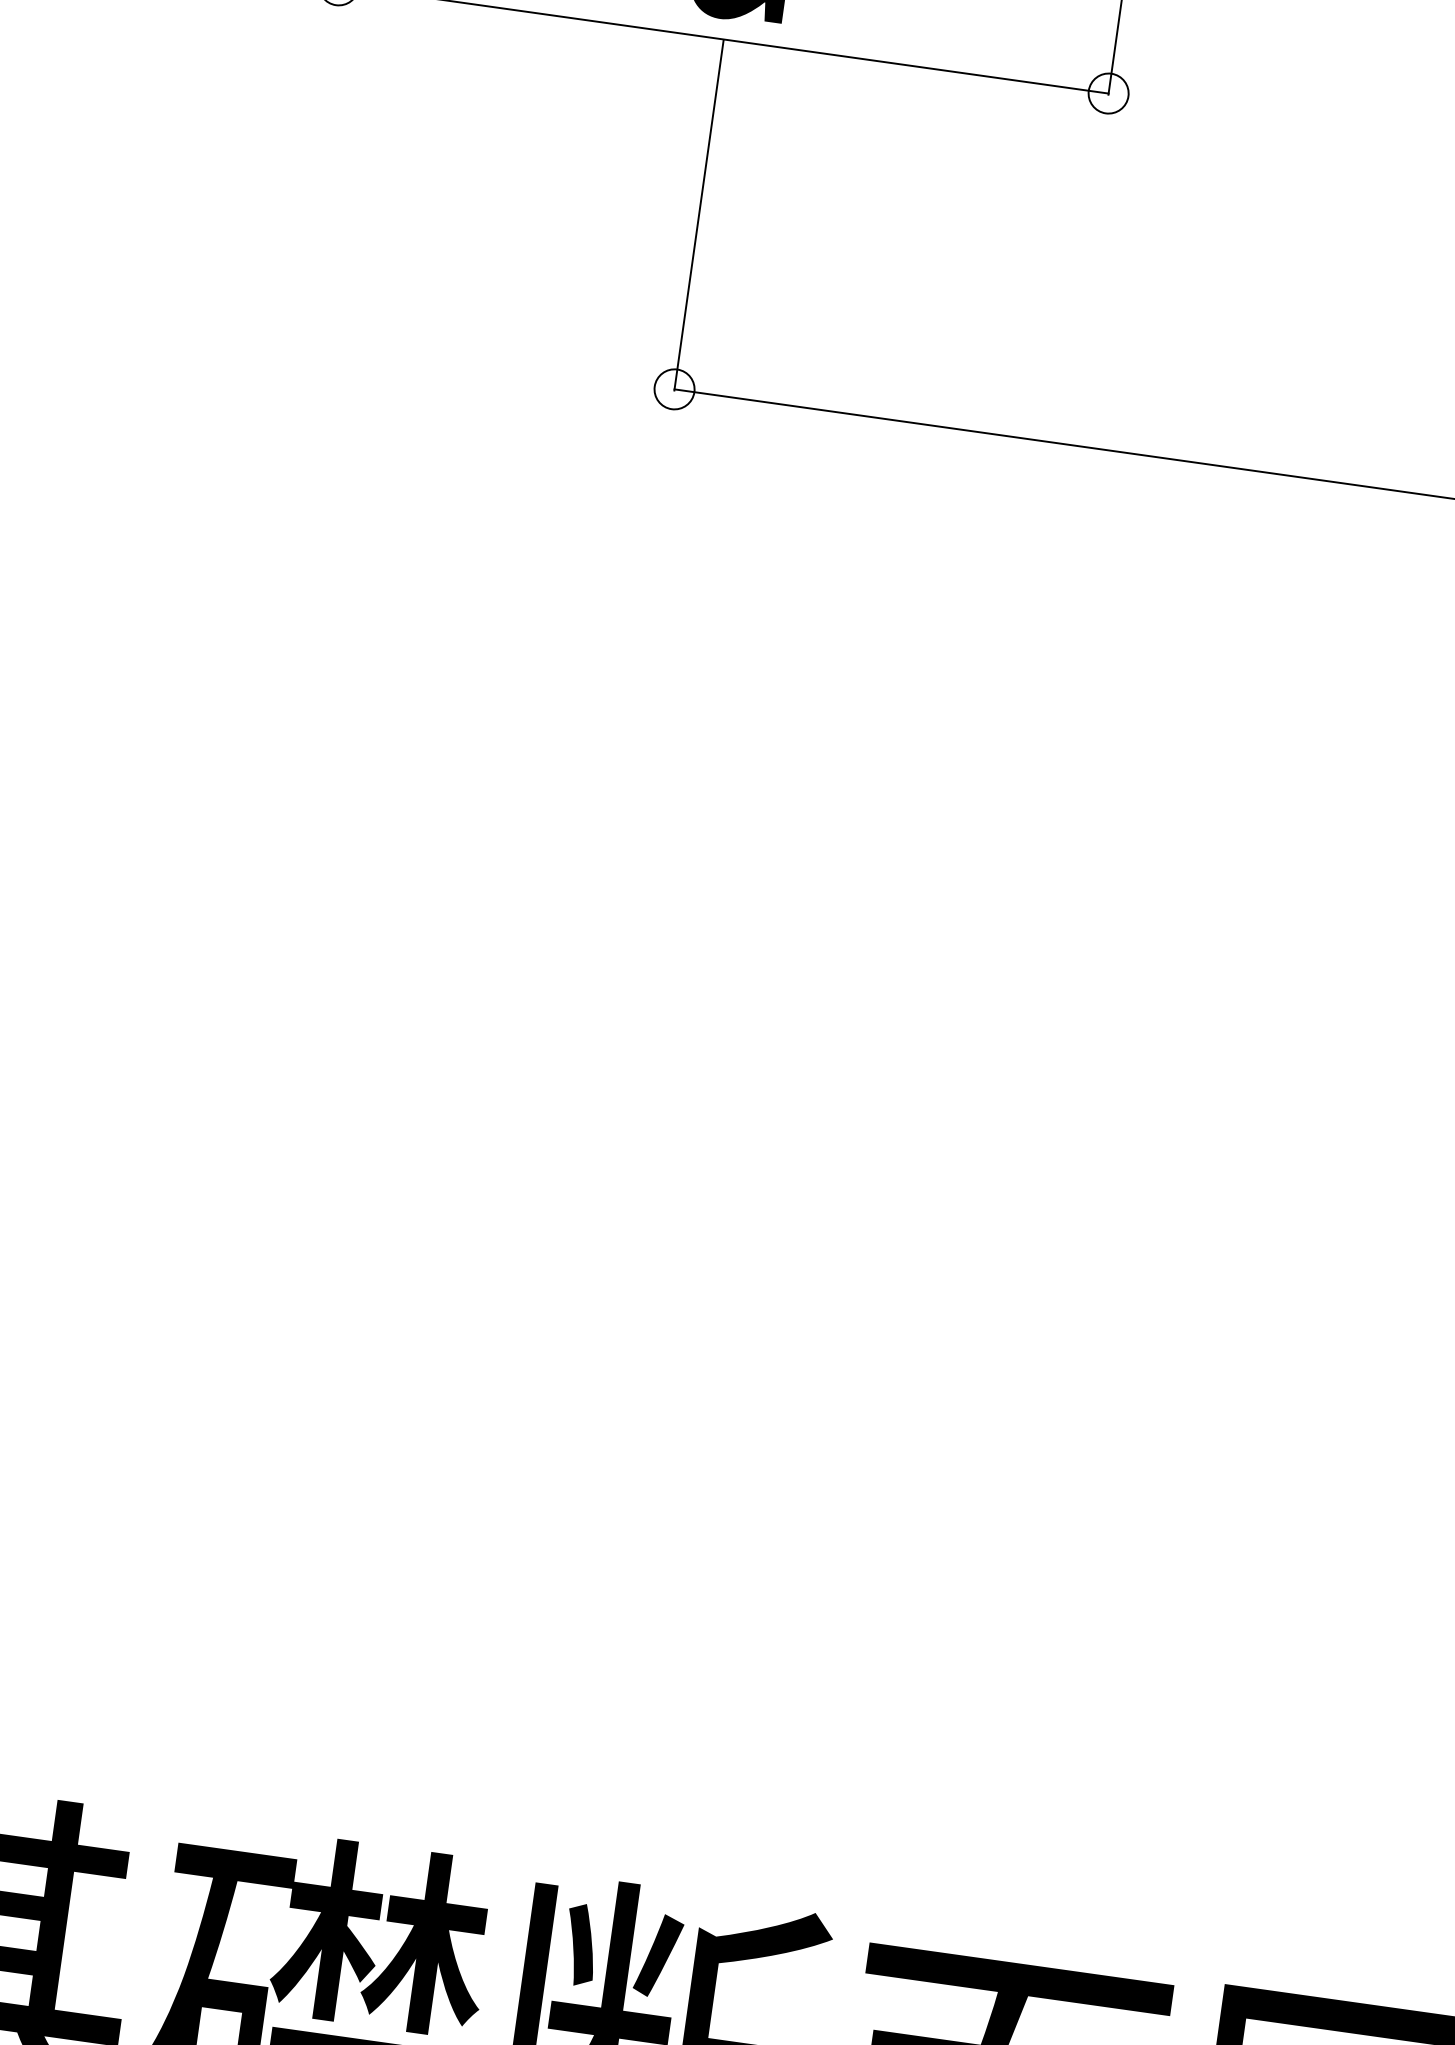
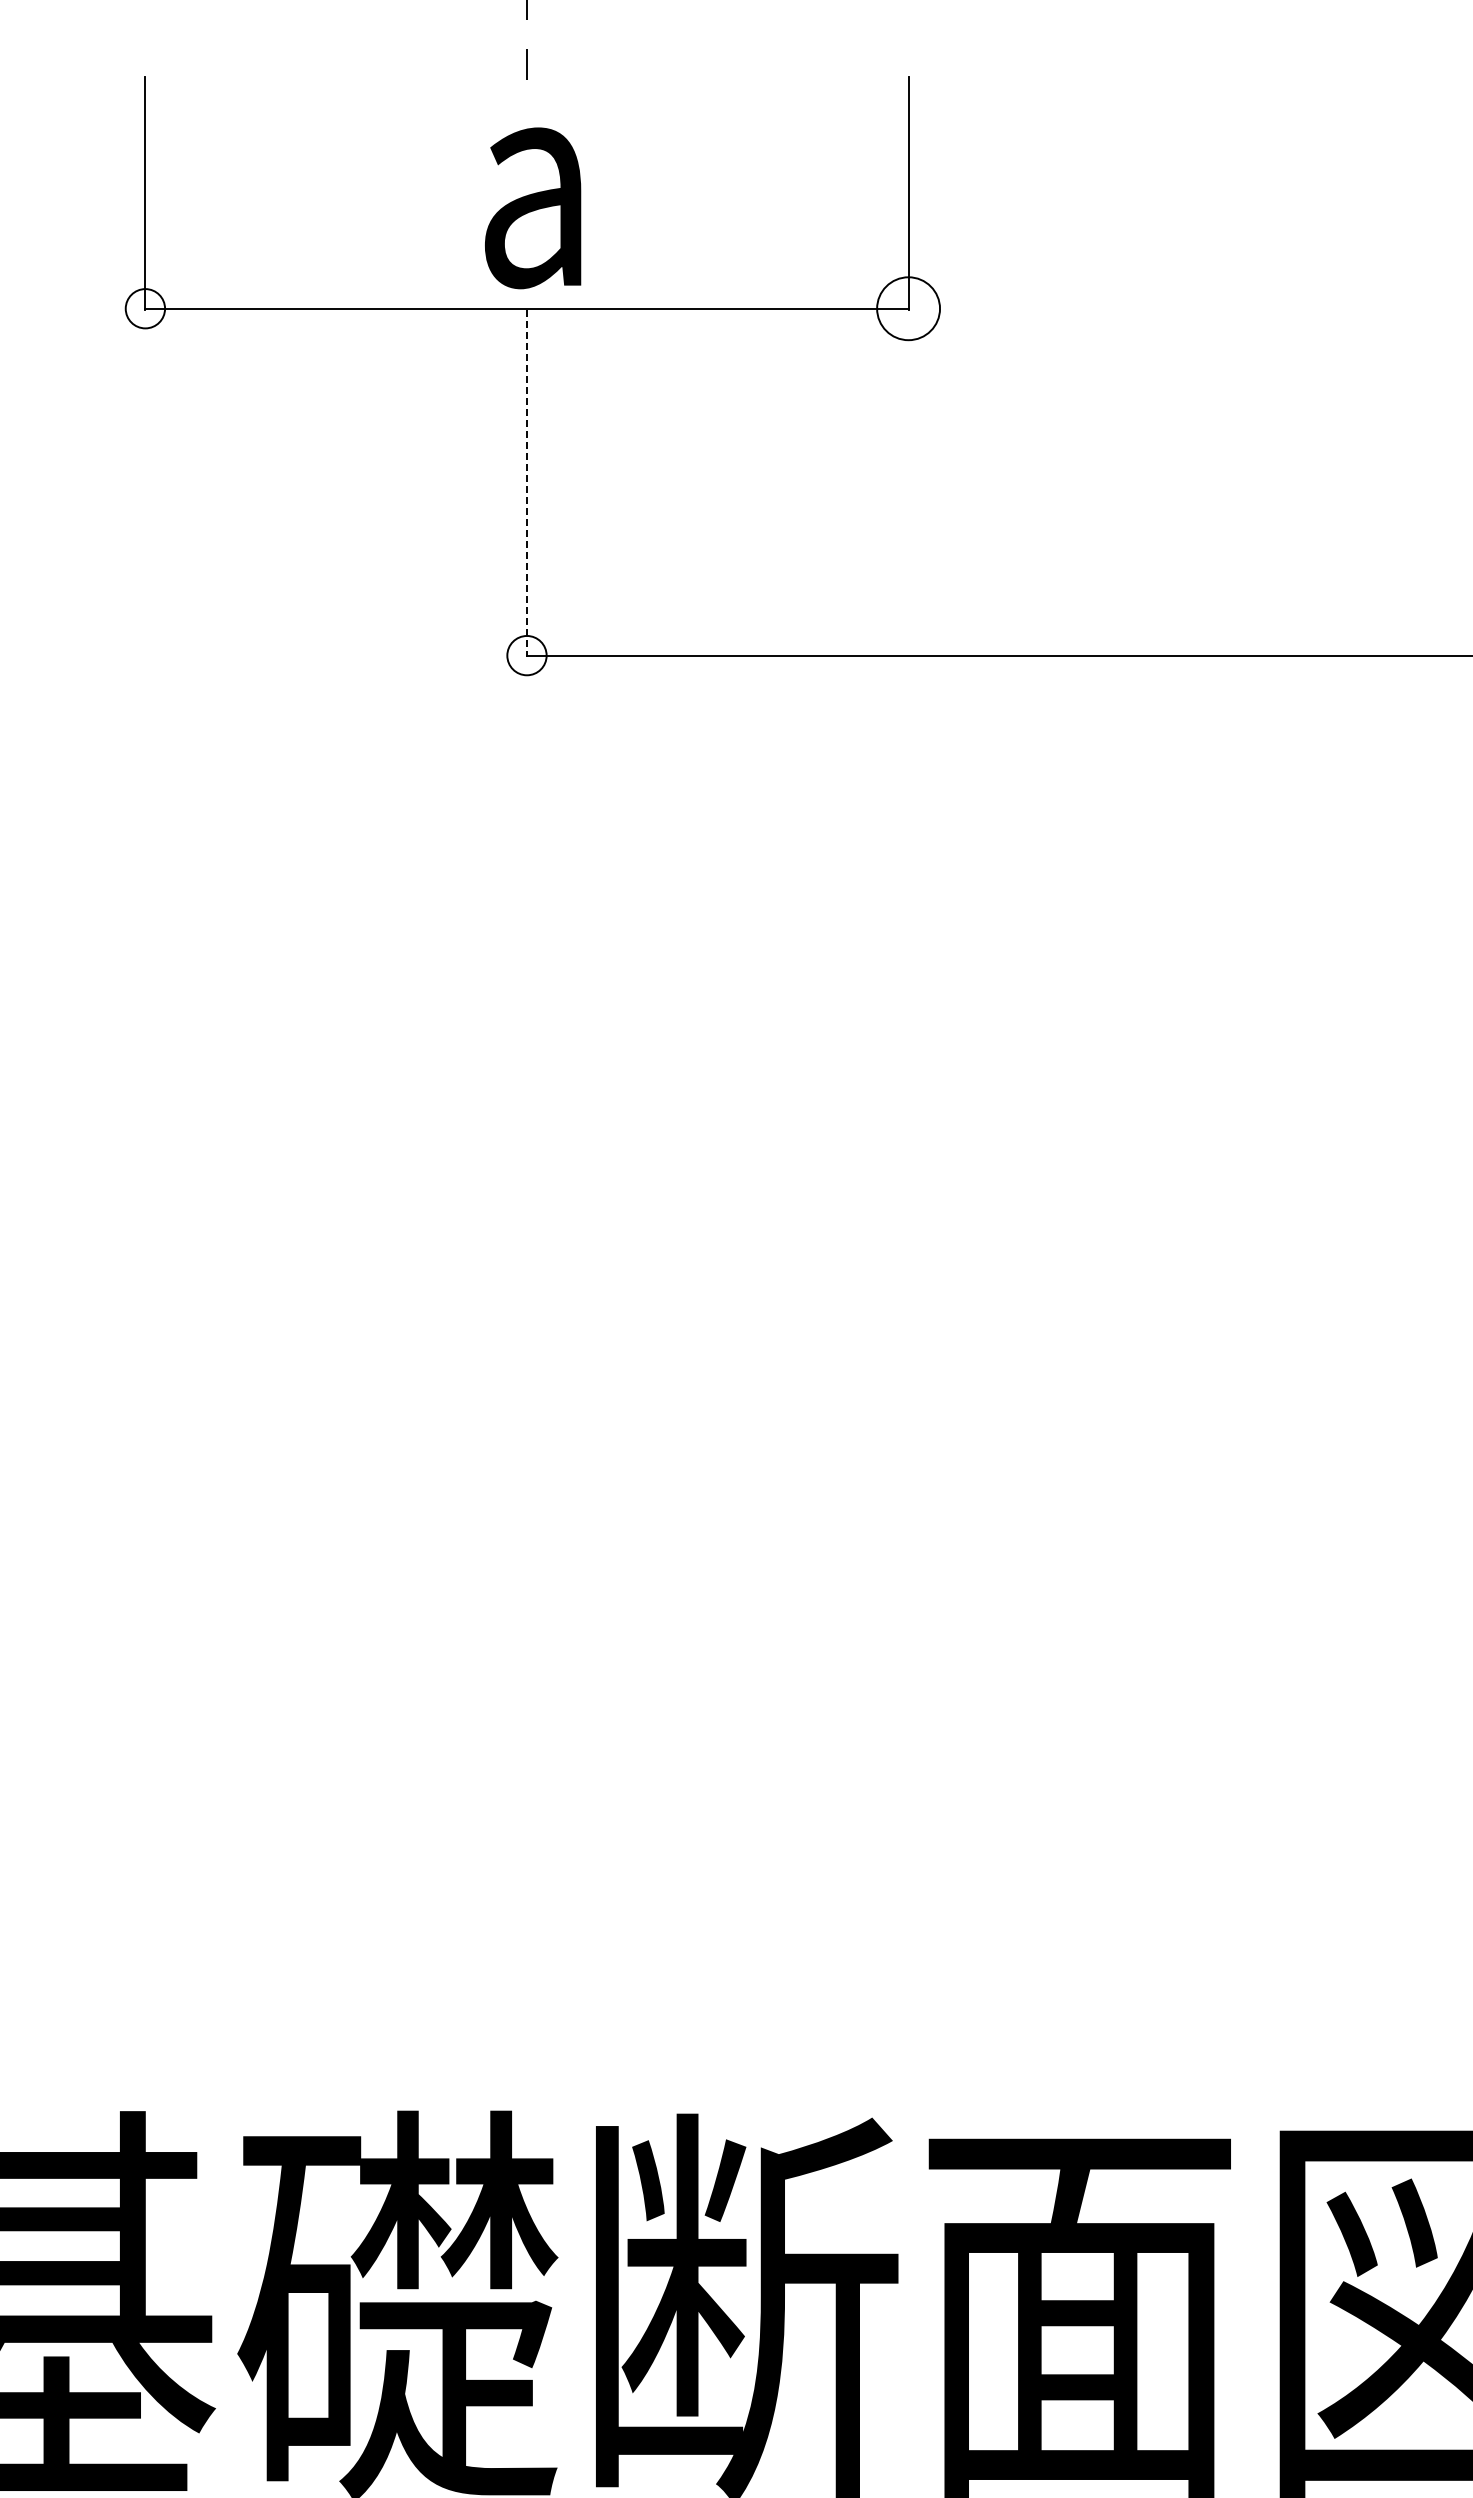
circle: (1108, 93) -> (908, 308), size x1.6
line: (698, 215) -> (526, 483), solid -> dashed

